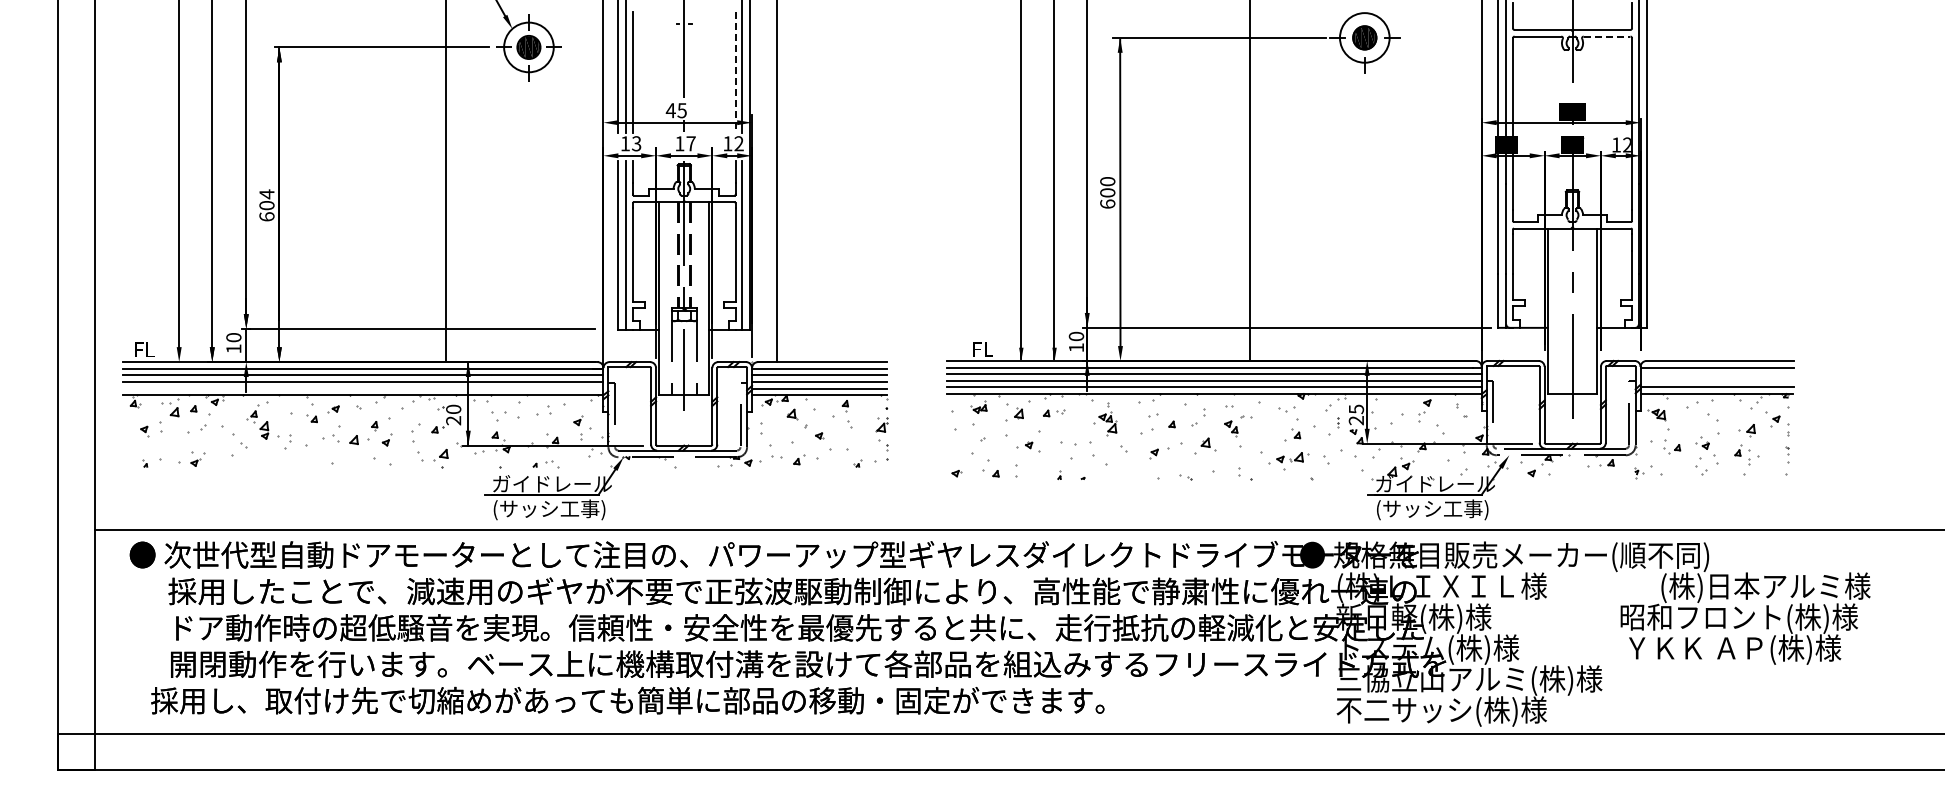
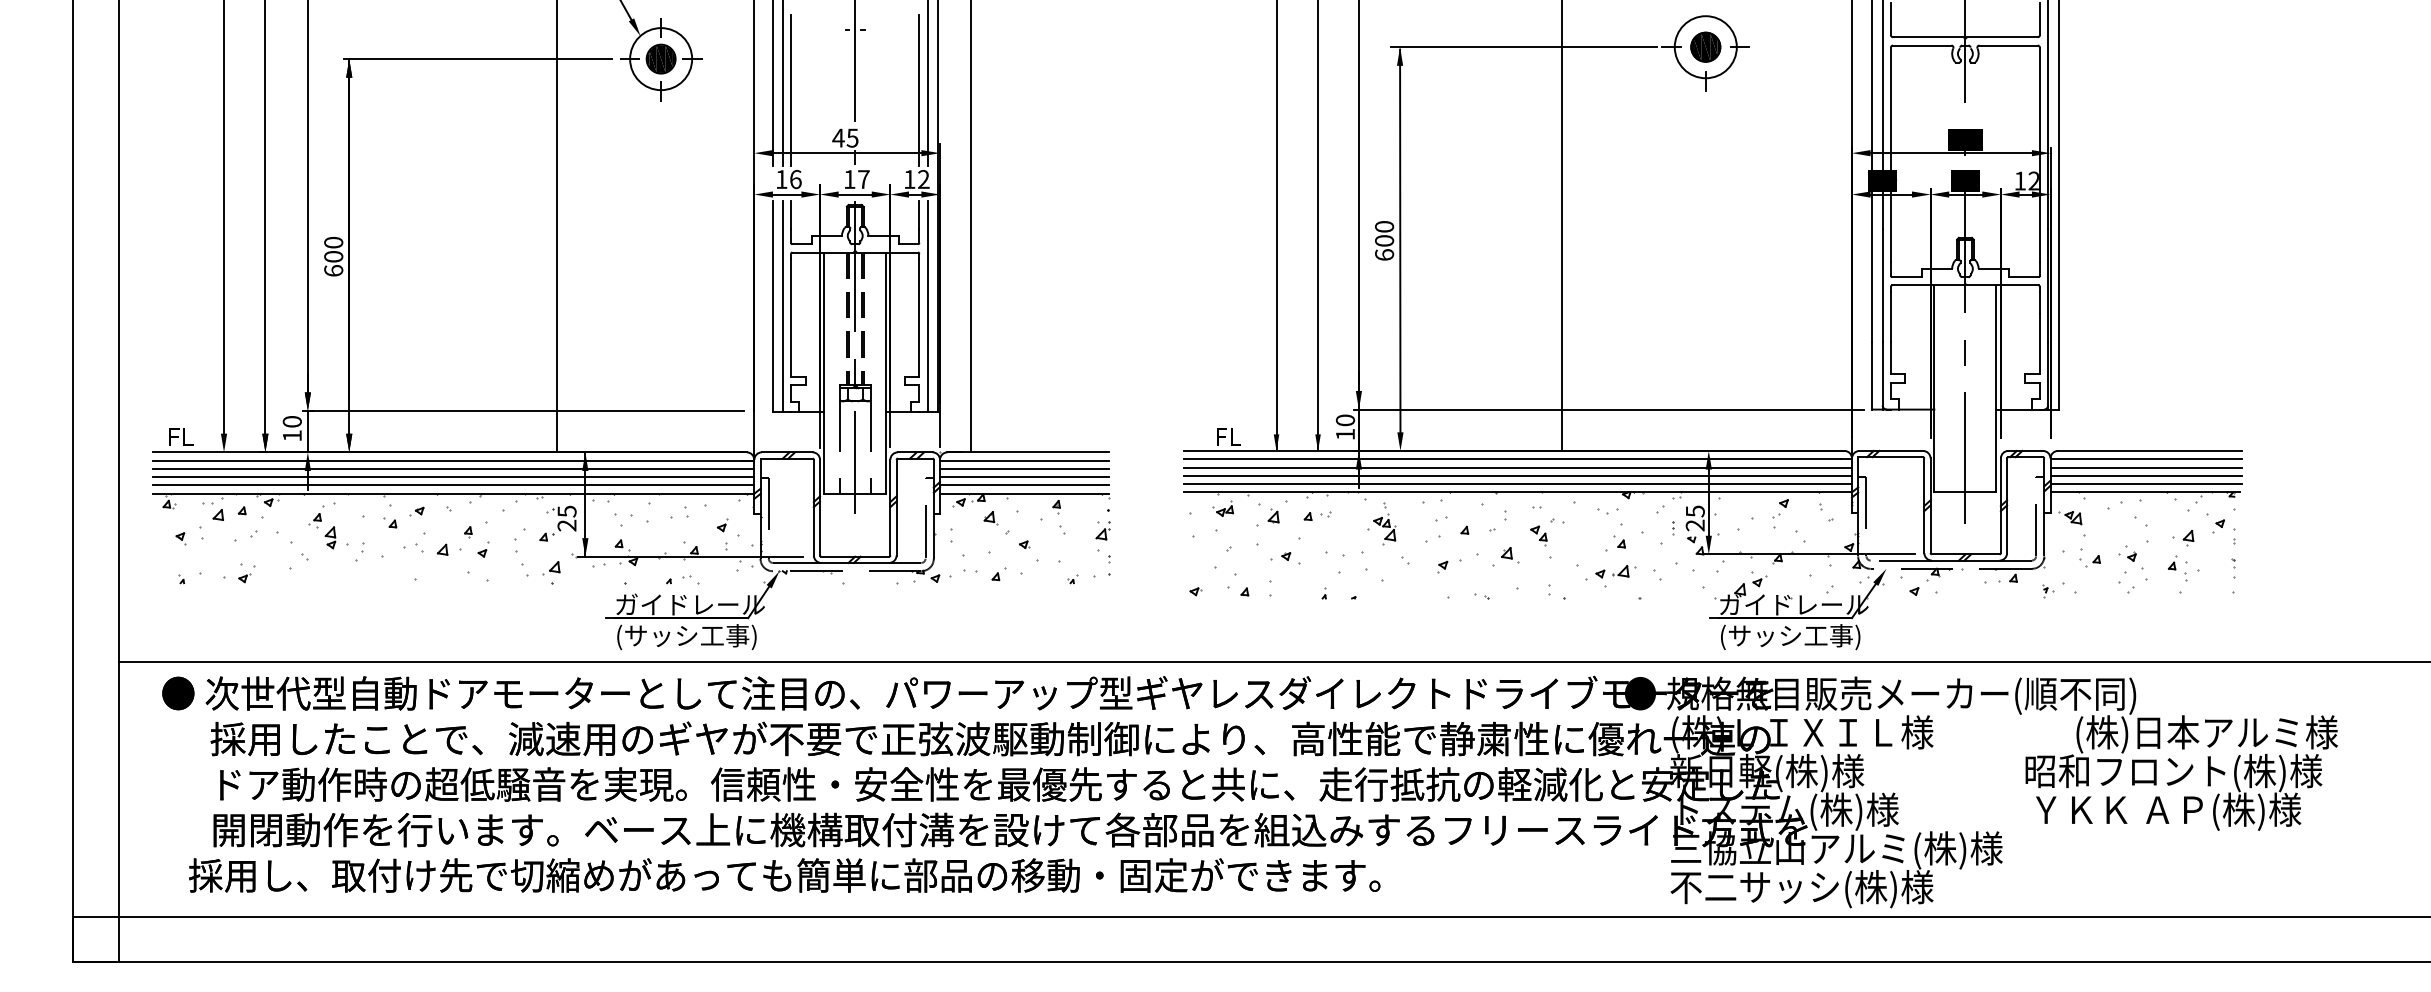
line: (1607, 36) -> (2009, 45), dashed -> solid
line: (735, 72) -> (919, 90), dashed -> solid
text: (636, 143) -> (795, 179), 13 -> 16
text: (266, 194) -> (333, 242), 604 -> 600
line: (1716, 374) -> (2145, 467), added
line: (1716, 380) -> (2145, 475), added
line: (362, 388) -> (453, 485), added
text: (453, 409) -> (566, 511), 20 -> 25

